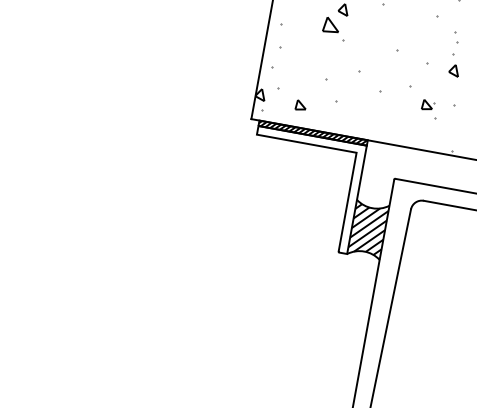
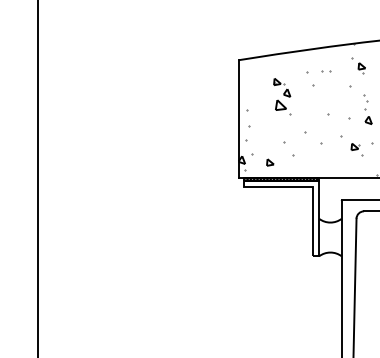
hatch: (368, 231) -> (330, 238), removed

